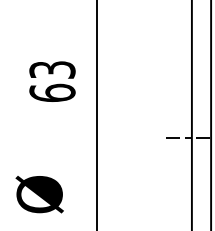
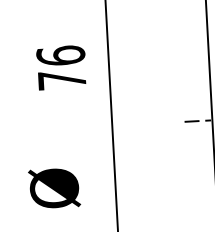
text: (52, 80) -> (61, 66), 63 -> 76

